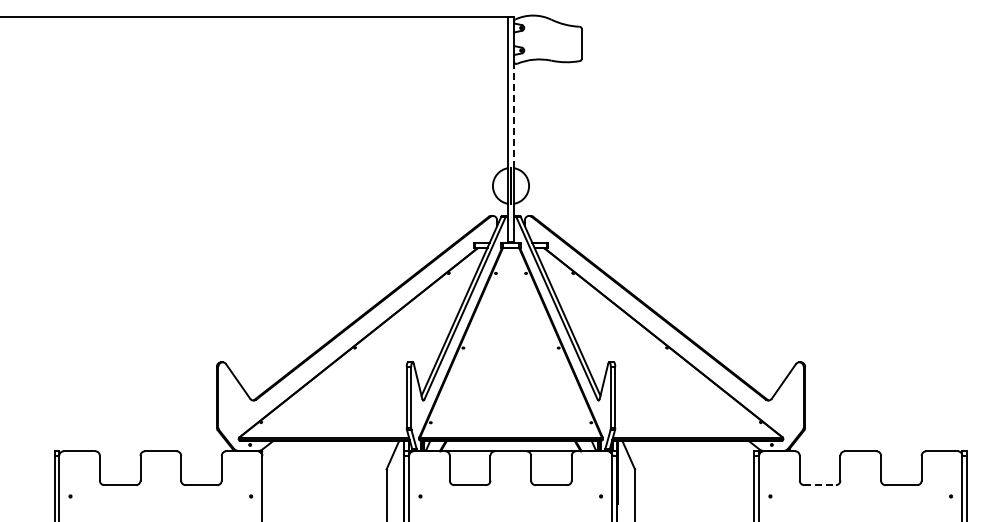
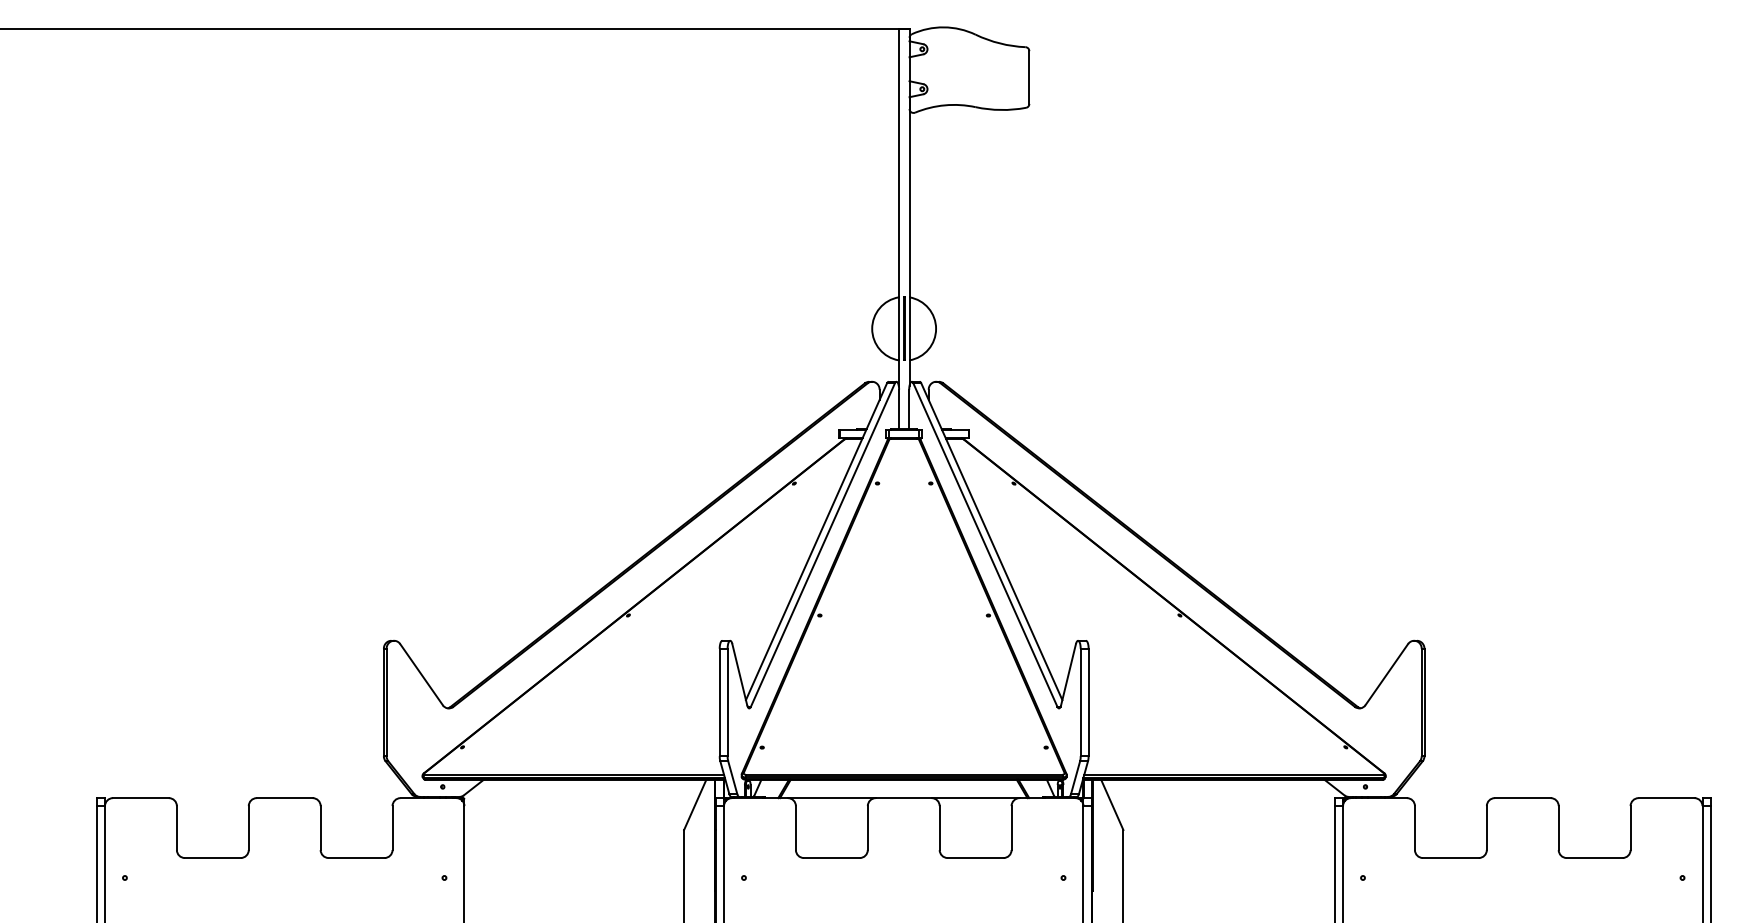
line: (514, 111) -> (910, 197), dashed -> solid
line: (820, 485) -> (1451, 858), dashed -> solid

